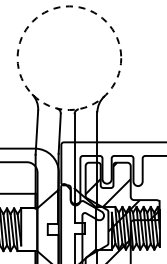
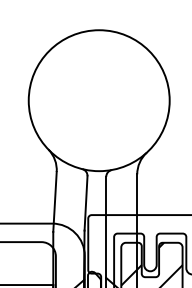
circle: (69, 58) -> (99, 101), dashed -> solid

